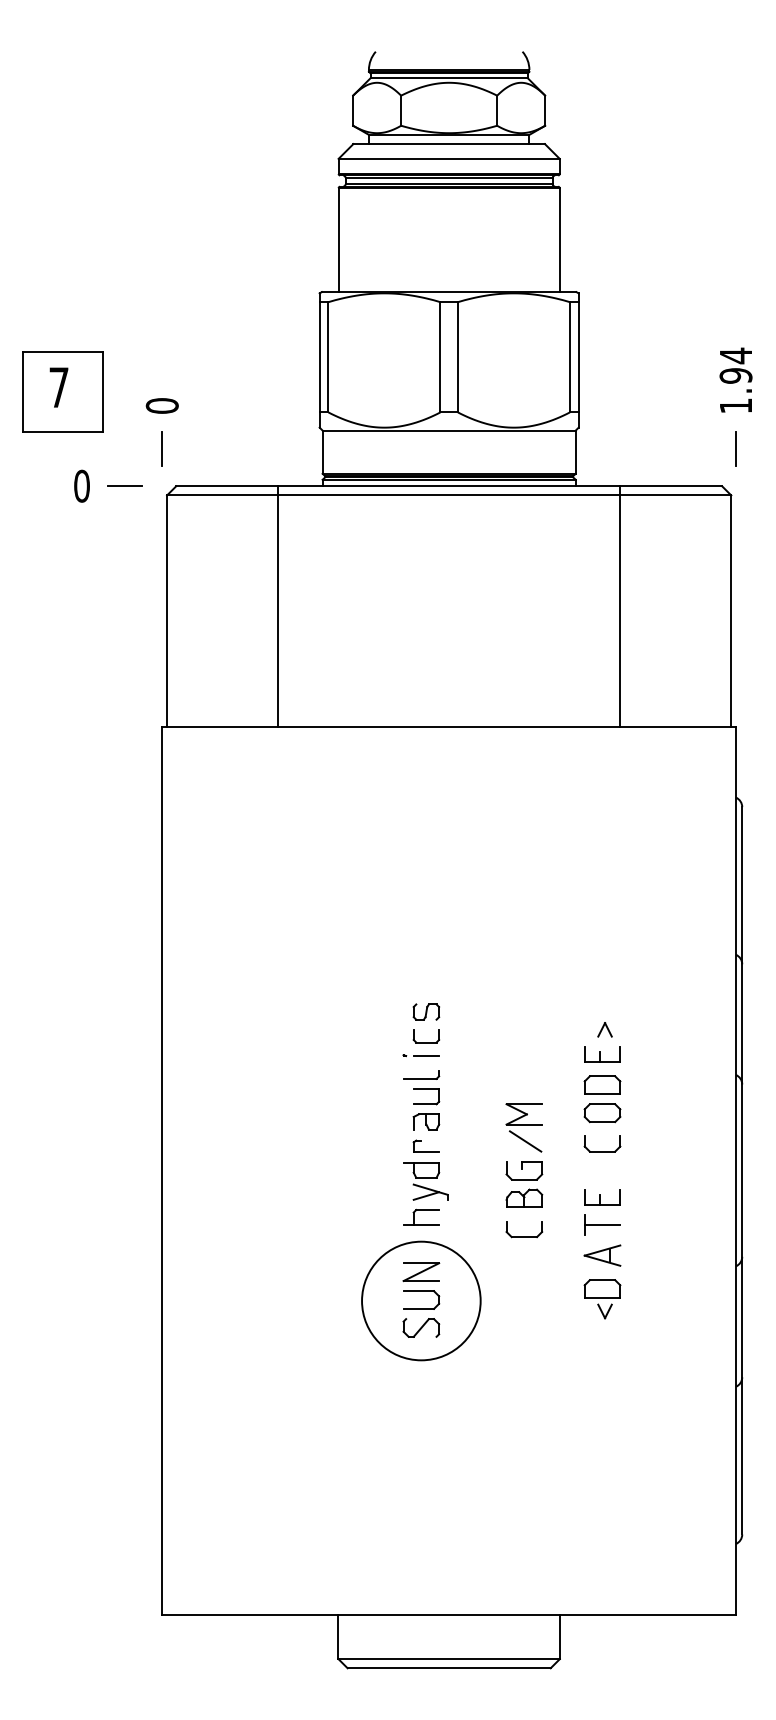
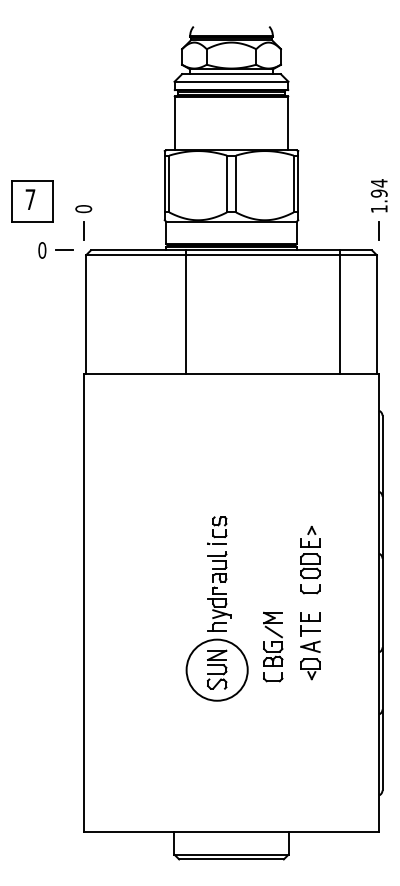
line: (278, 606) -> (186, 312), moved
line: (619, 606) -> (339, 312), moved
part: (524, 1169) -> (273, 646), moved

